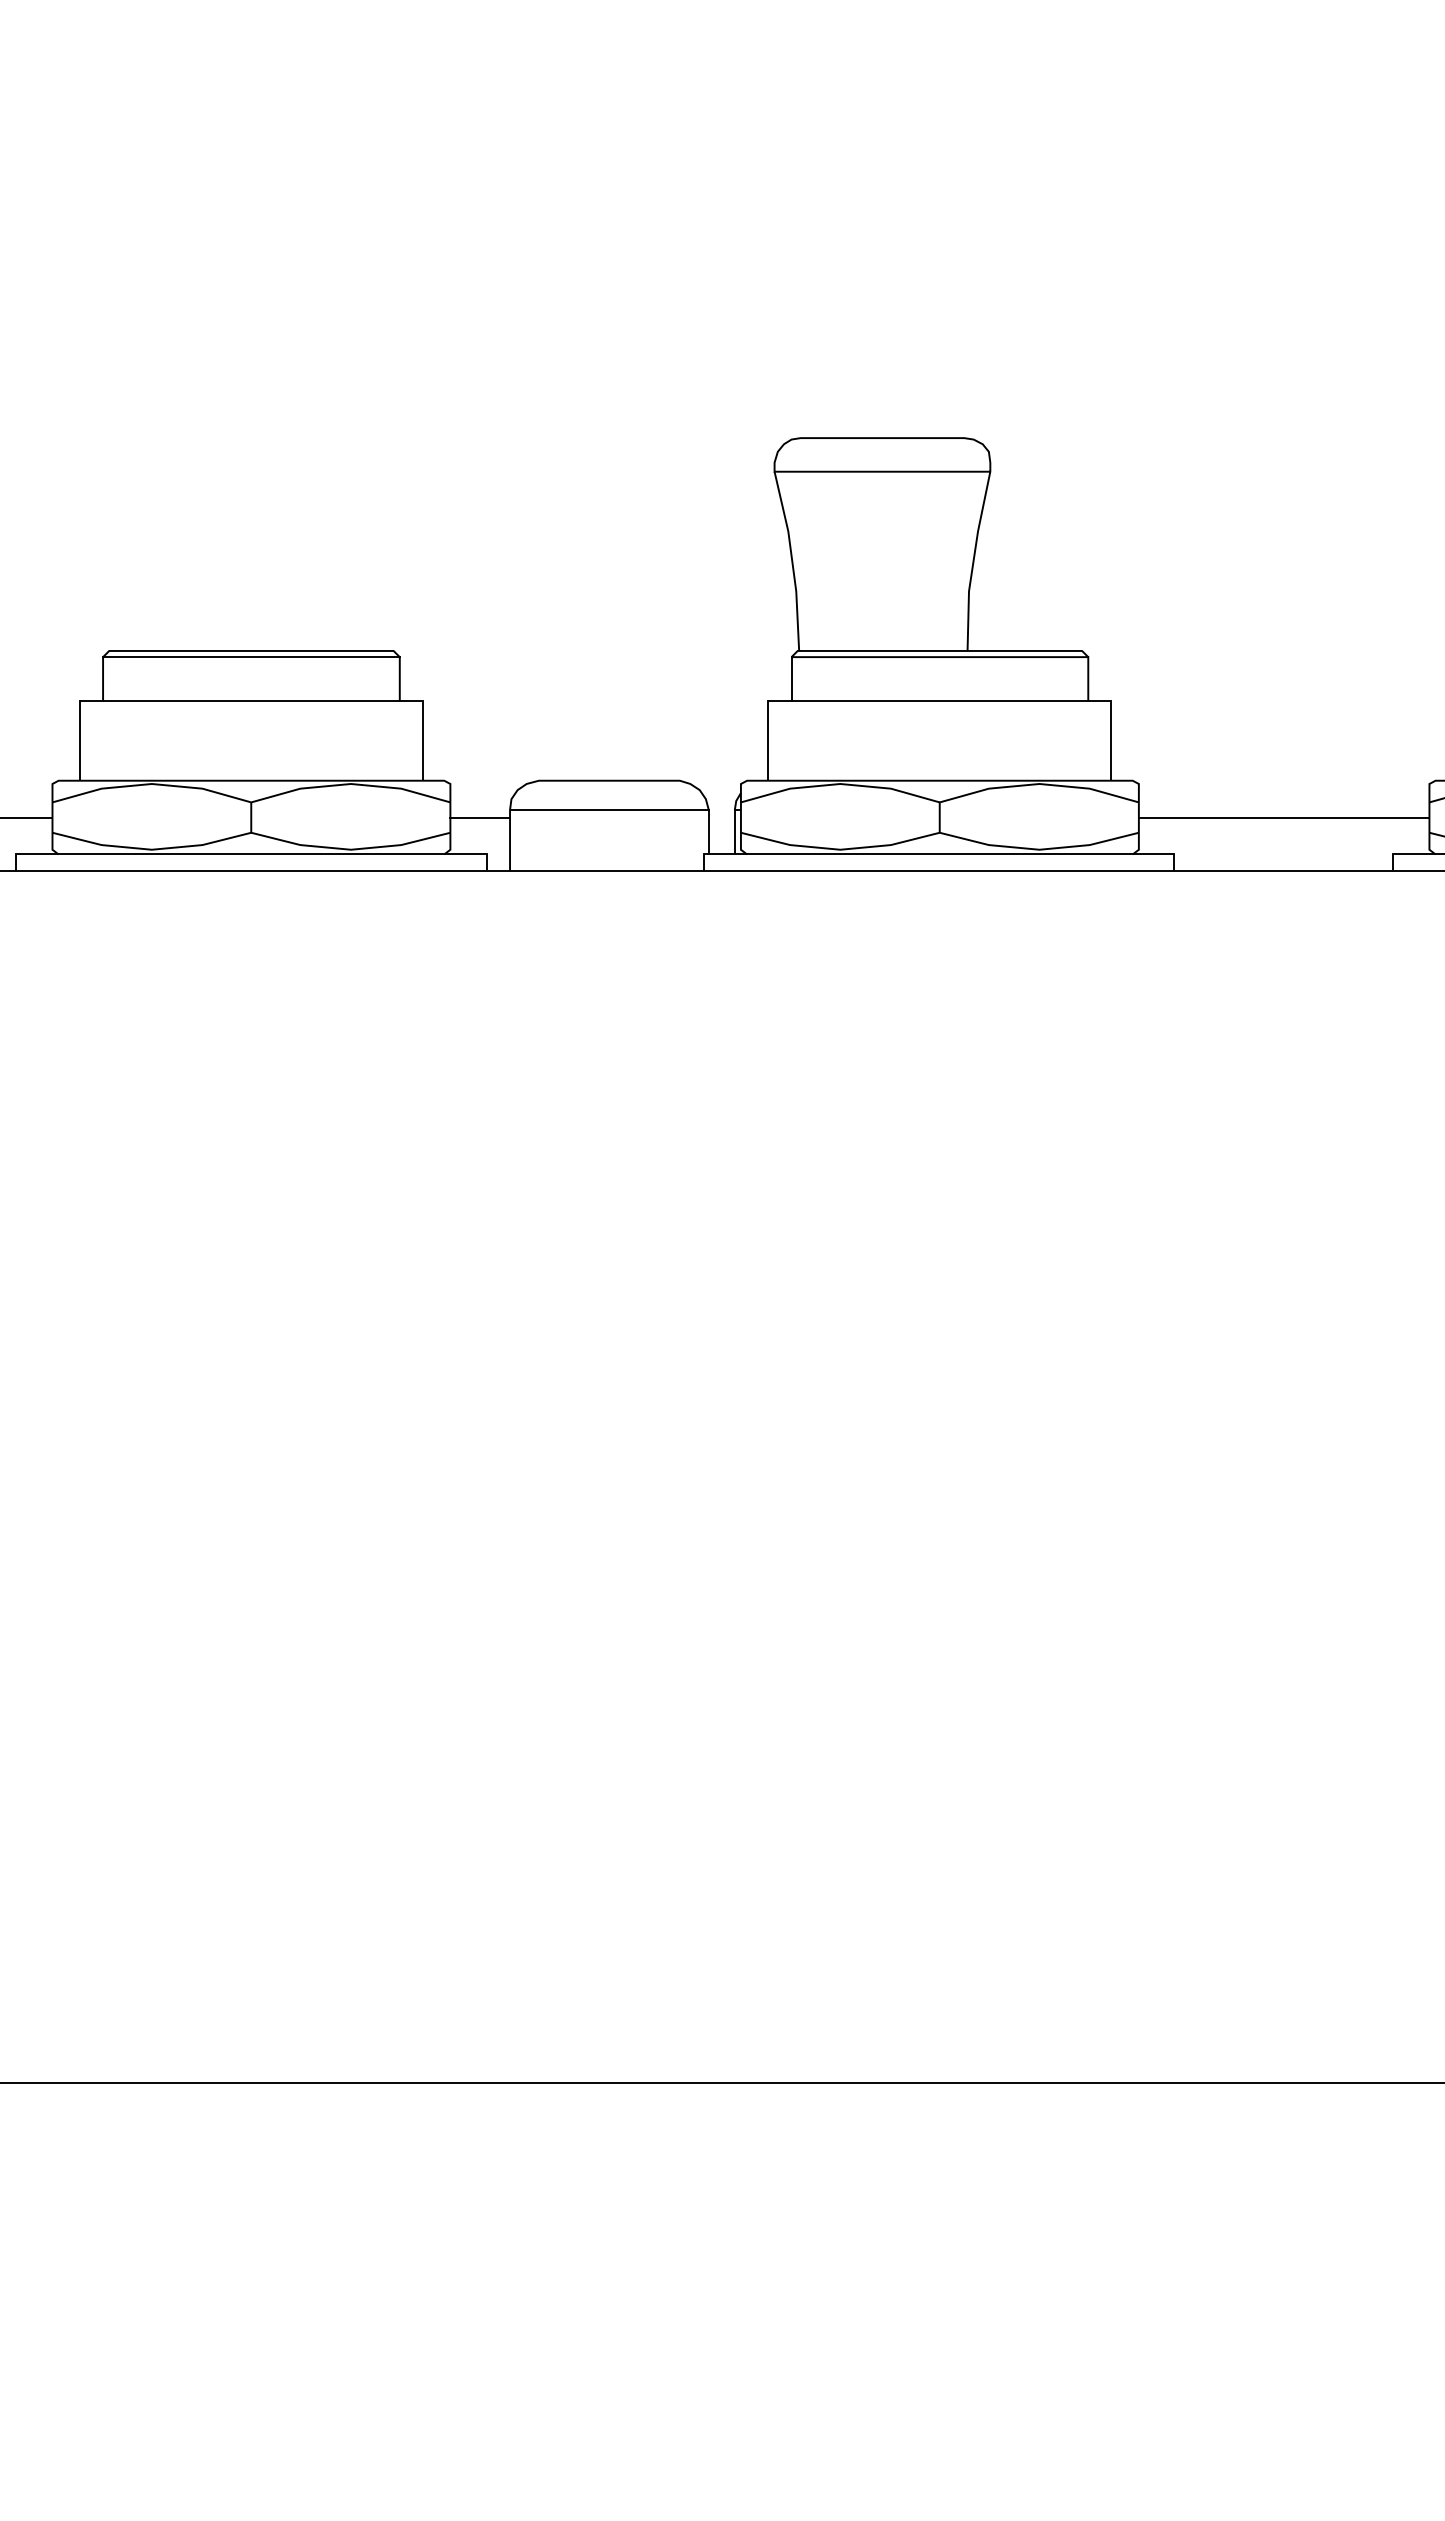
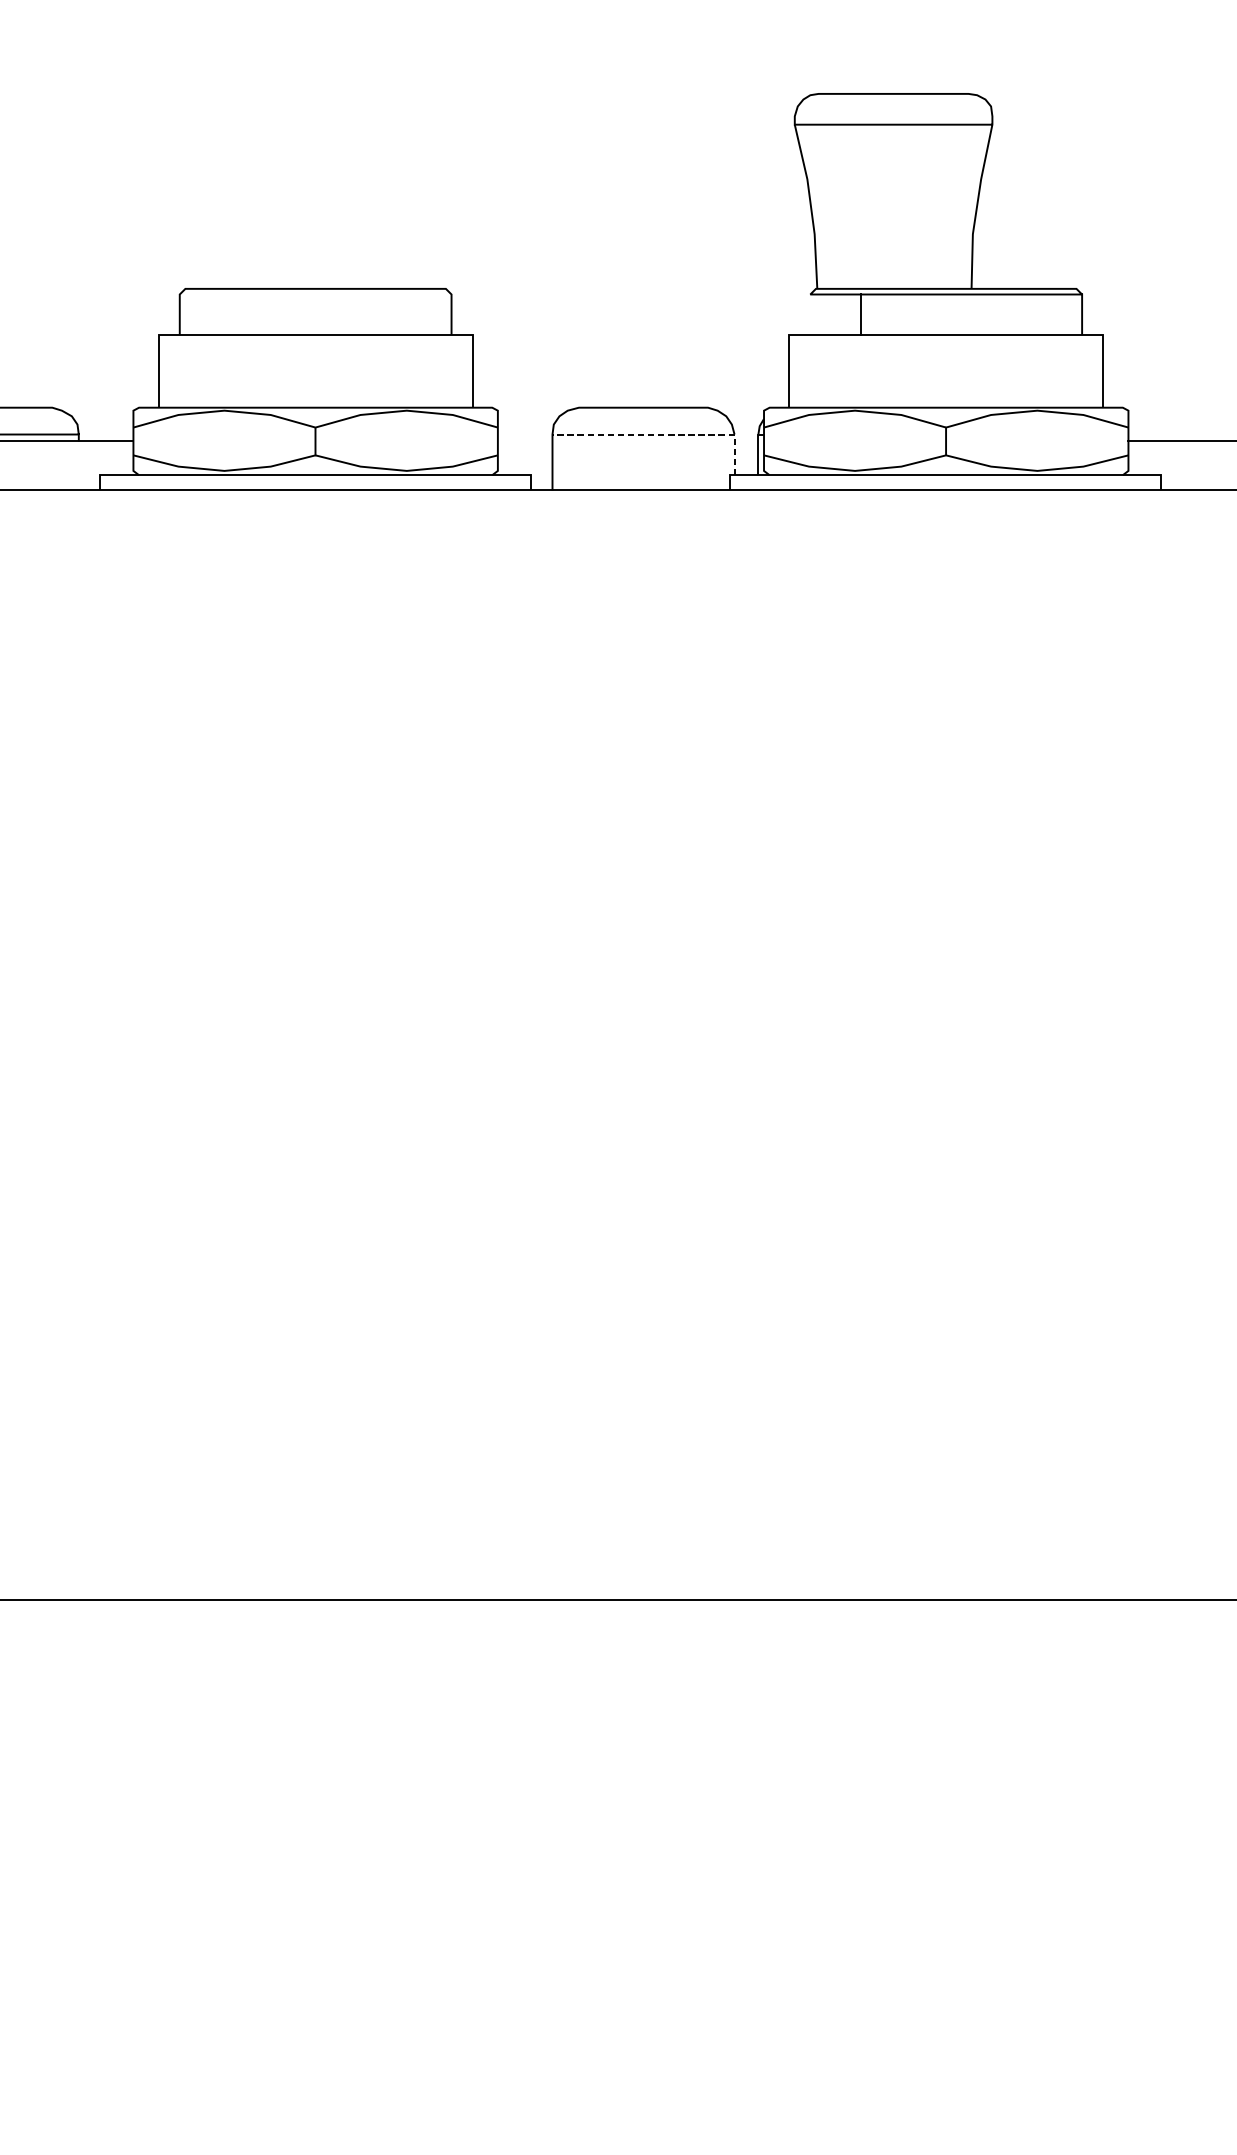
line: (251, 657) -> (315, 294), removed
line: (791, 679) -> (860, 314), moved
line: (631, 810) -> (663, 434), solid -> dashed
line: (480, 817) -> (525, 441), removed

